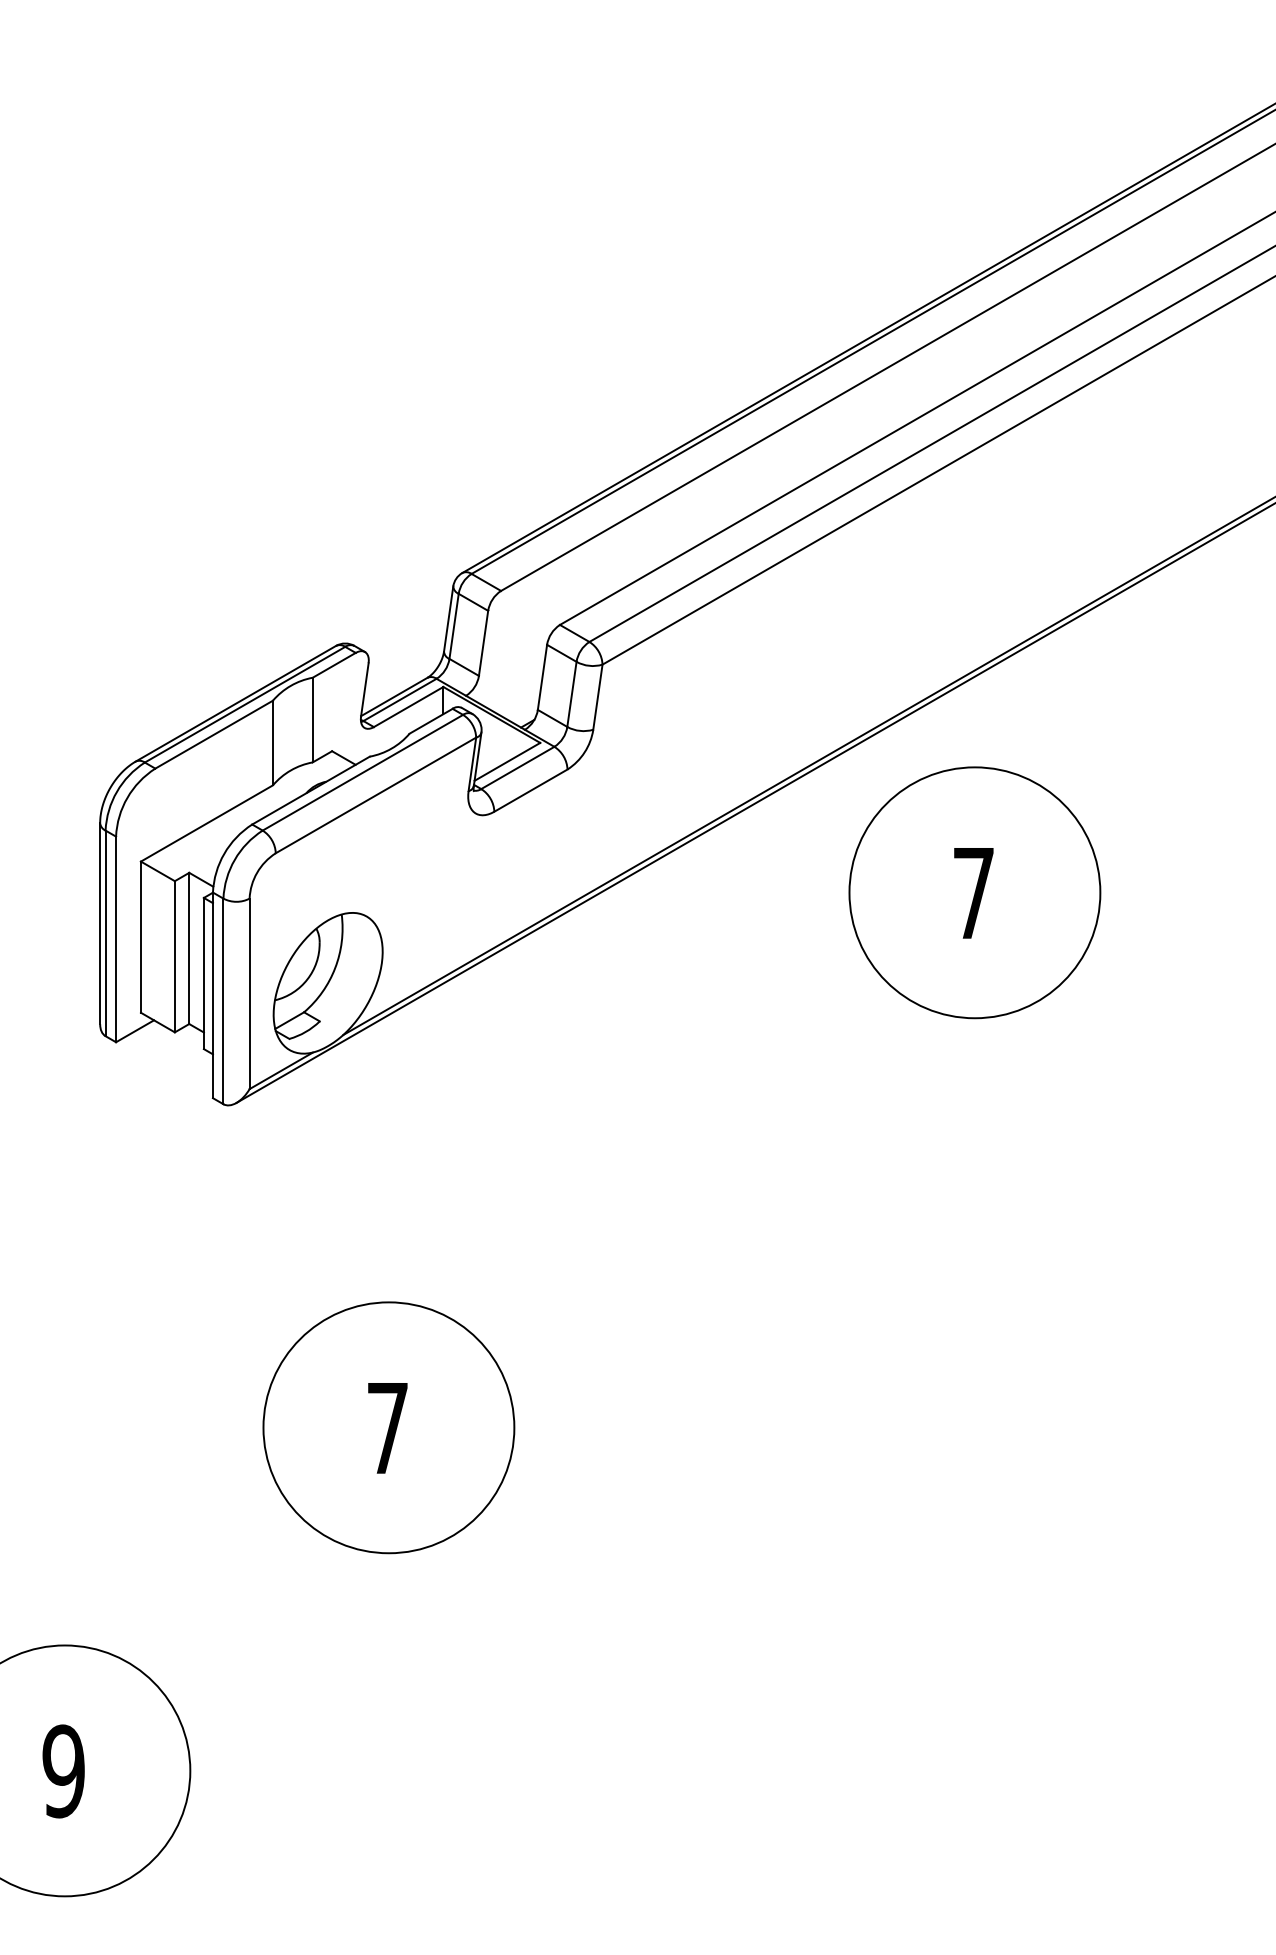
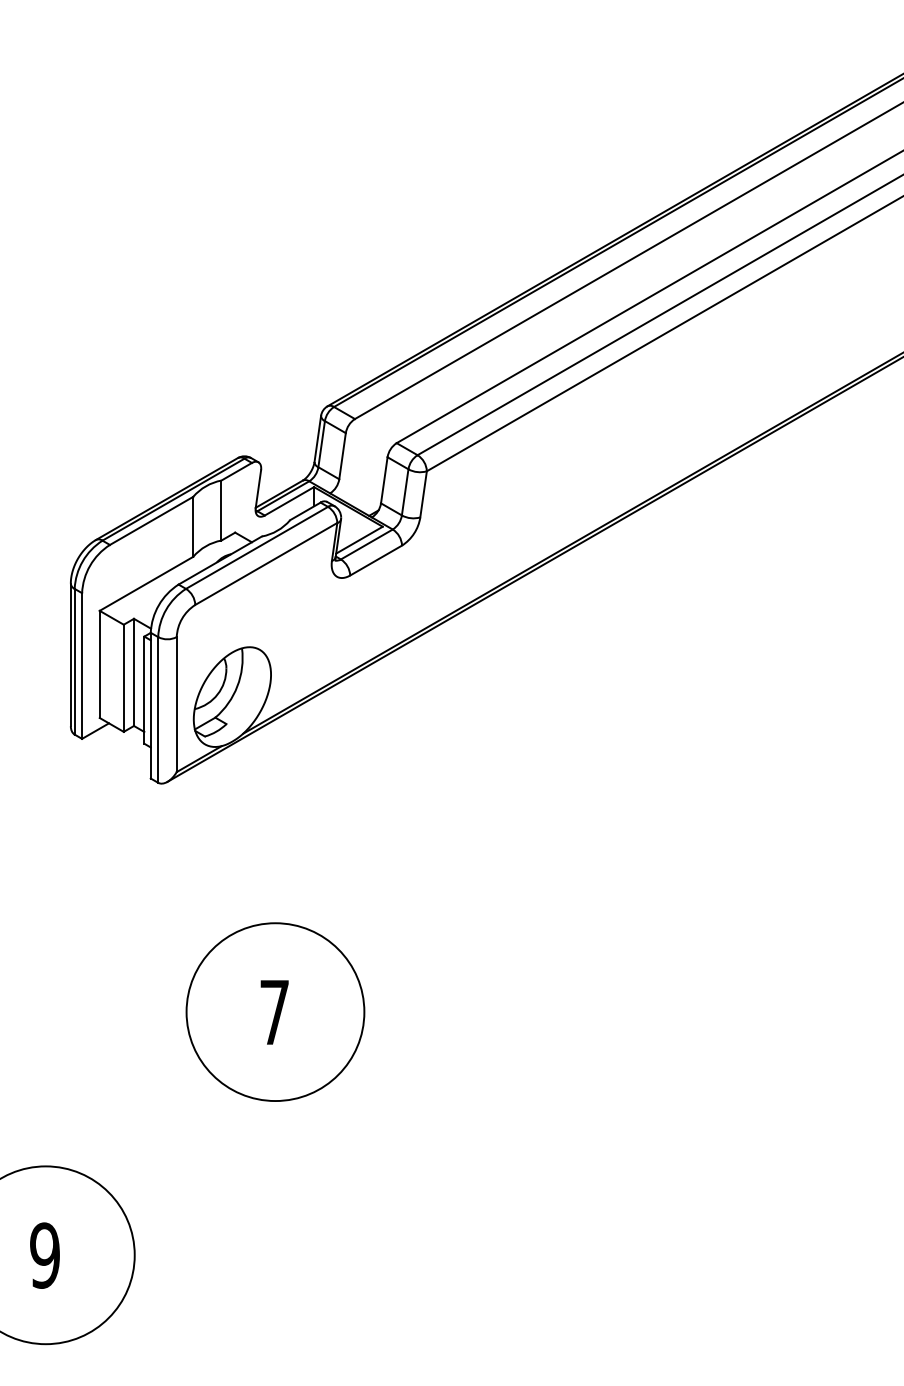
part: (974, 892) -> (690, 632), removed

